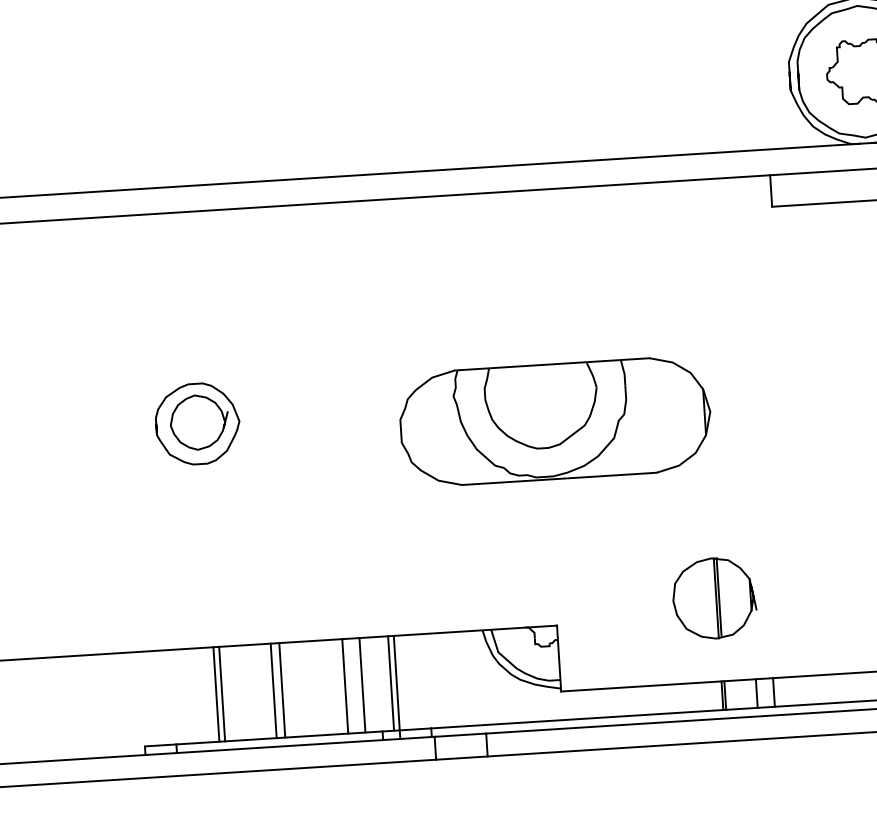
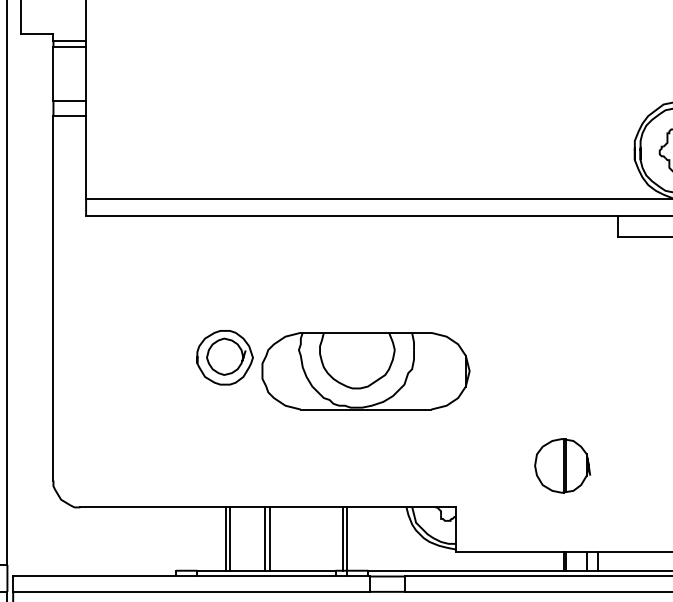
part: (554, 422) -> (365, 371), moved
part: (714, 597) -> (562, 465), moved
line: (363, 684) -> (324, 538), removed
line: (345, 685) -> (312, 538), removed

